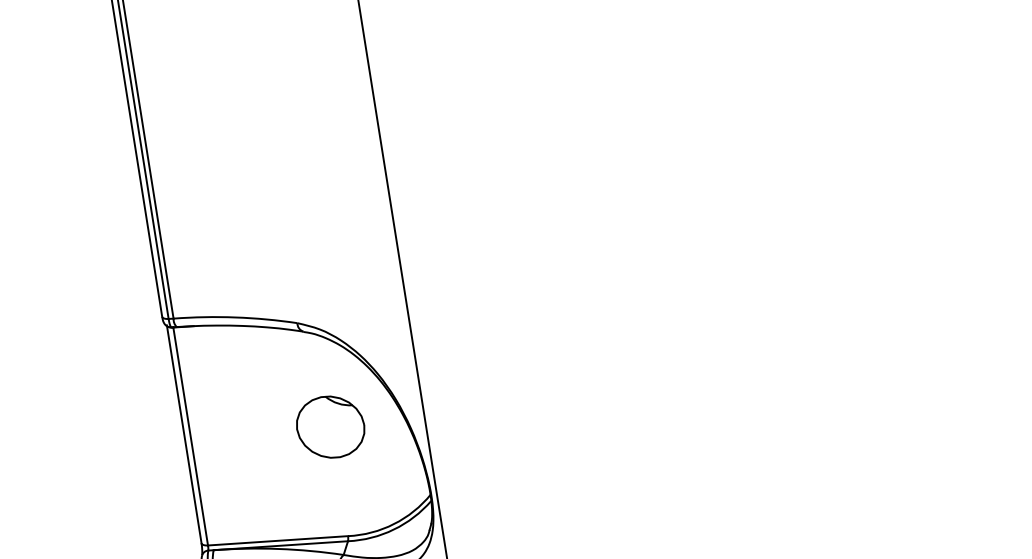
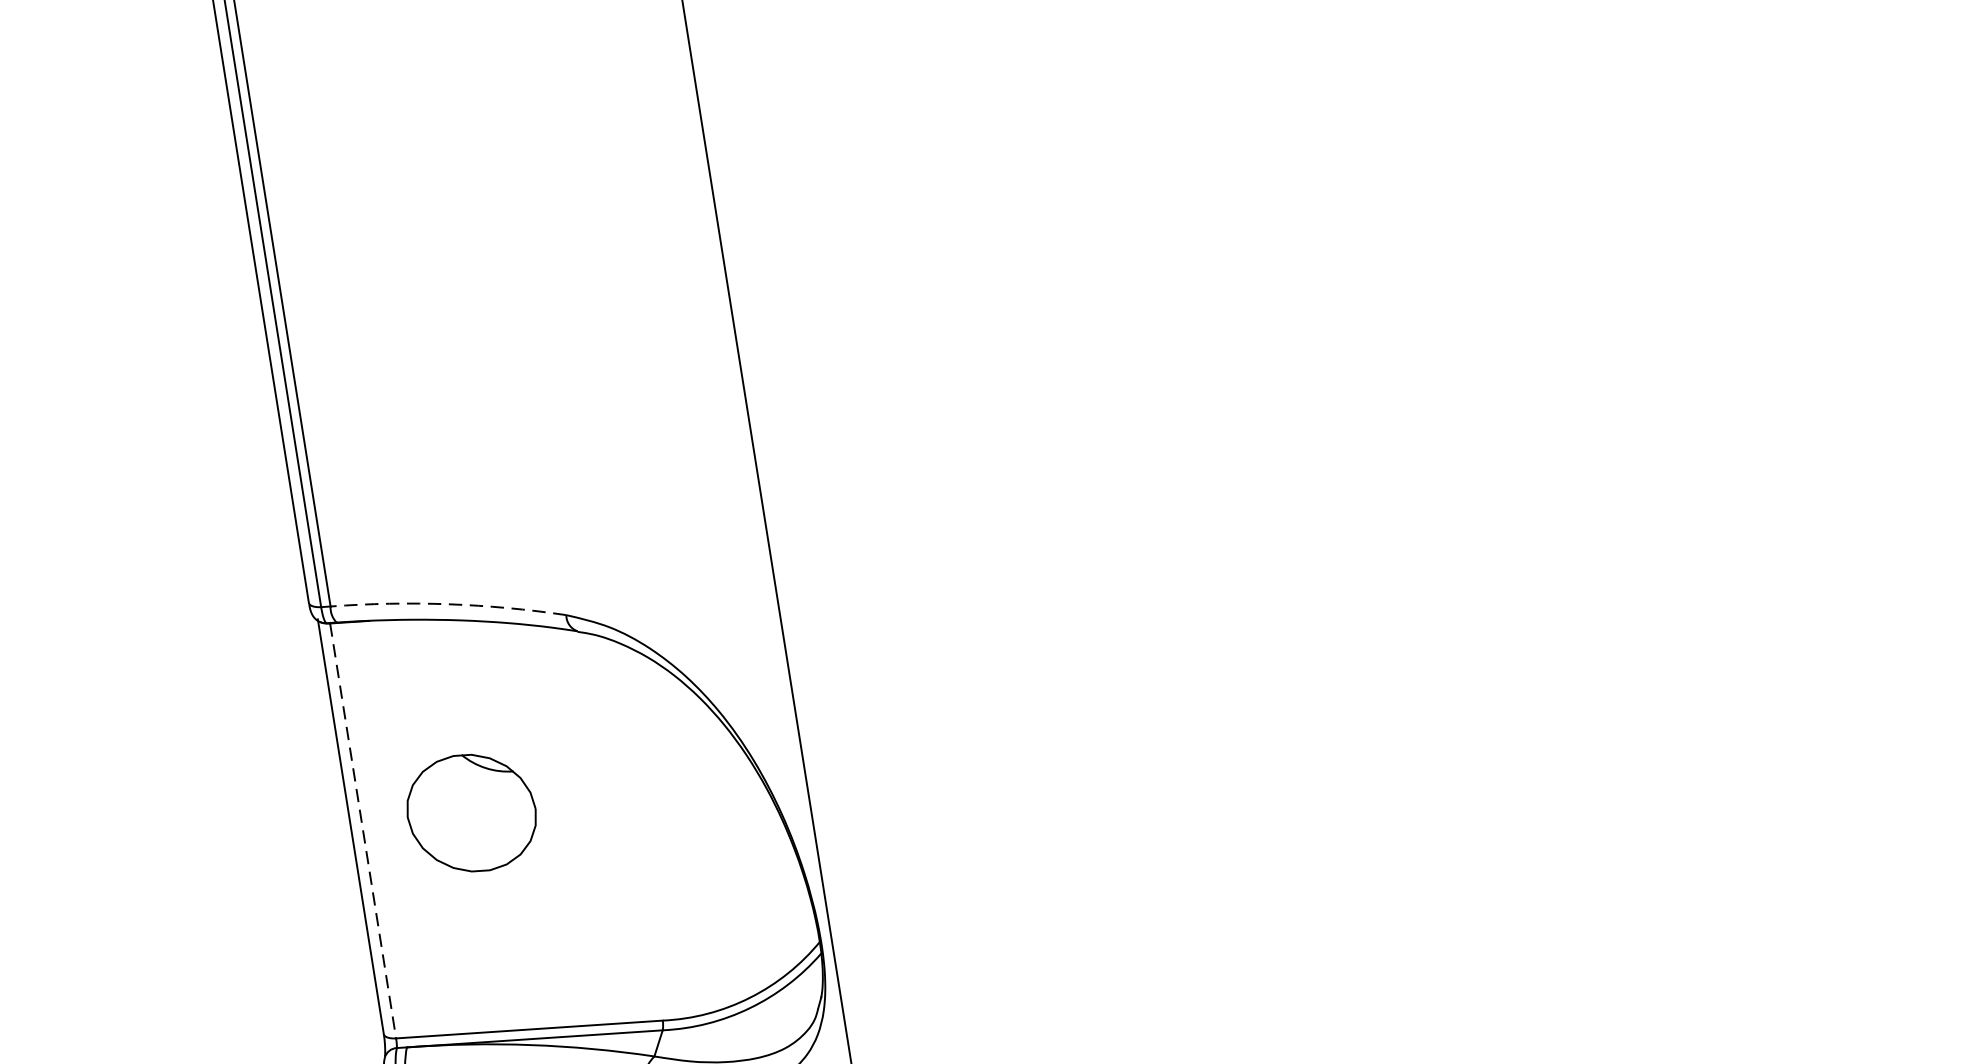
arc: (235, 317) -> (448, 604), solid -> dashed
part: (330, 426) -> (471, 811), moved
line: (190, 437) -> (362, 832), solid -> dashed

